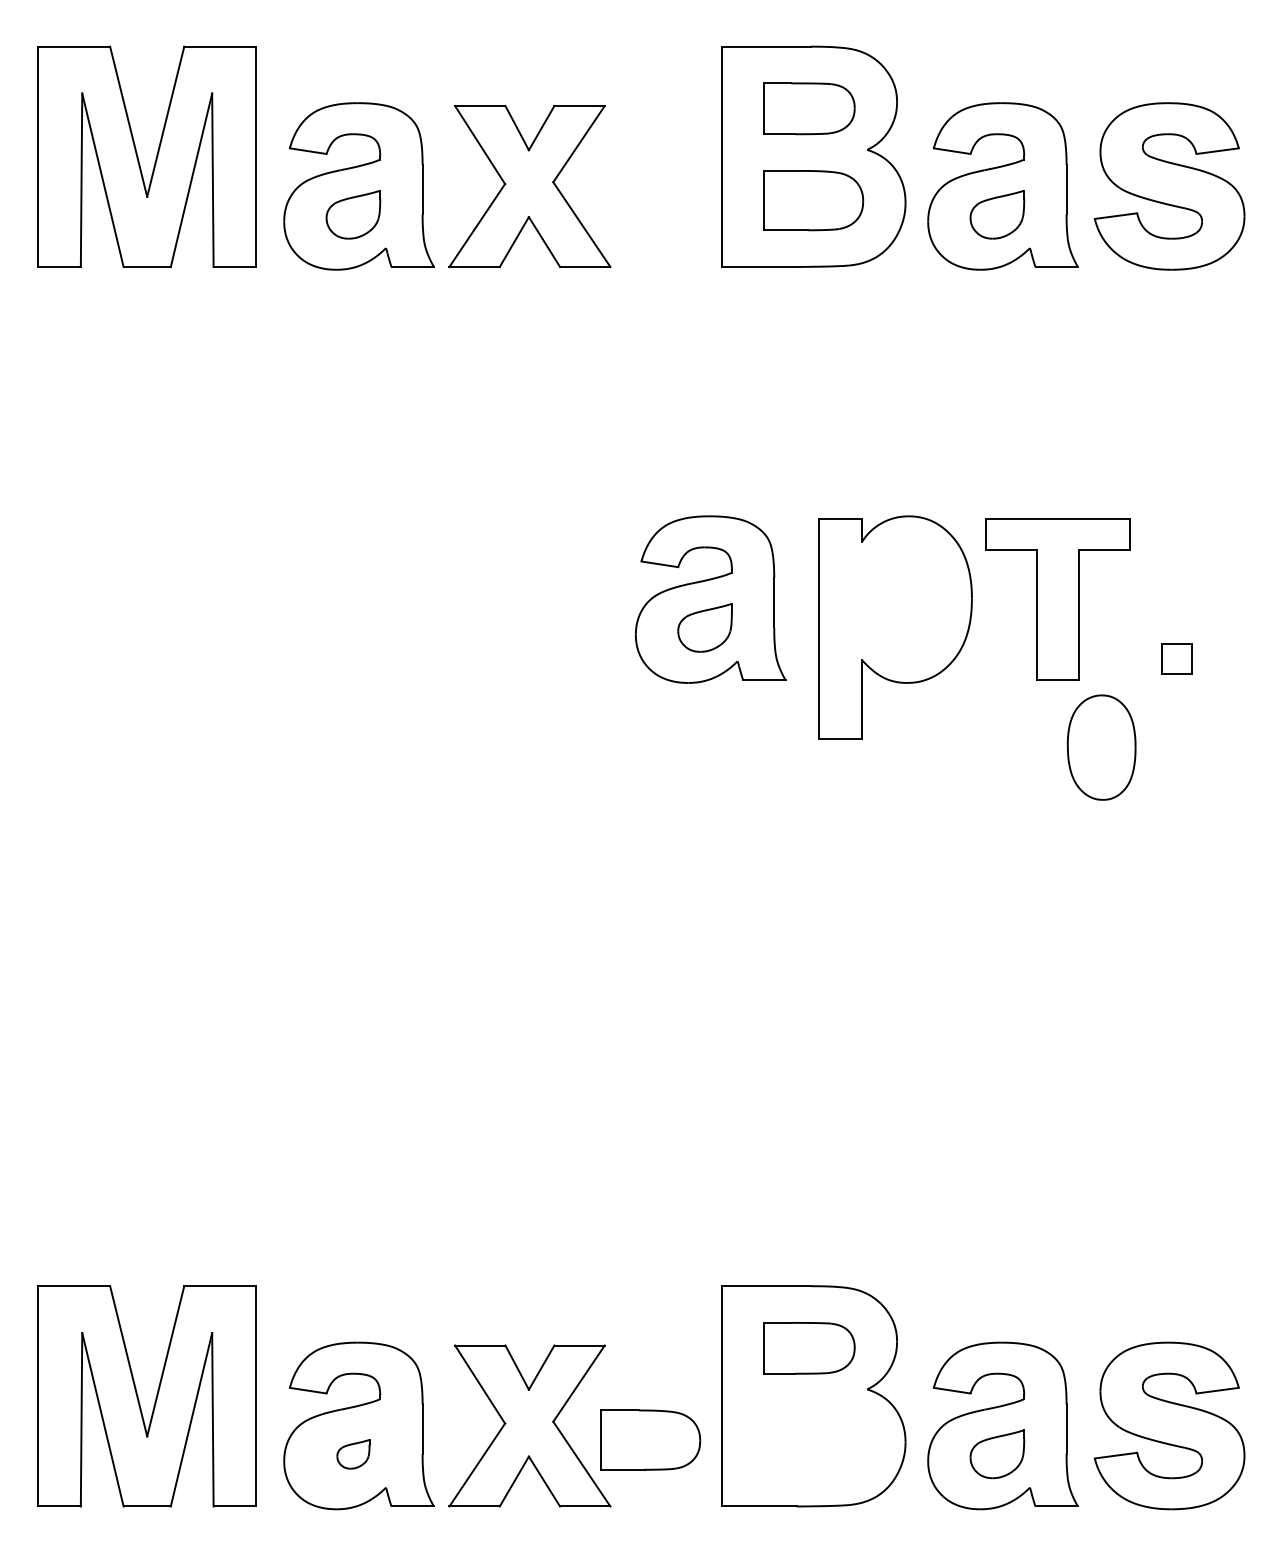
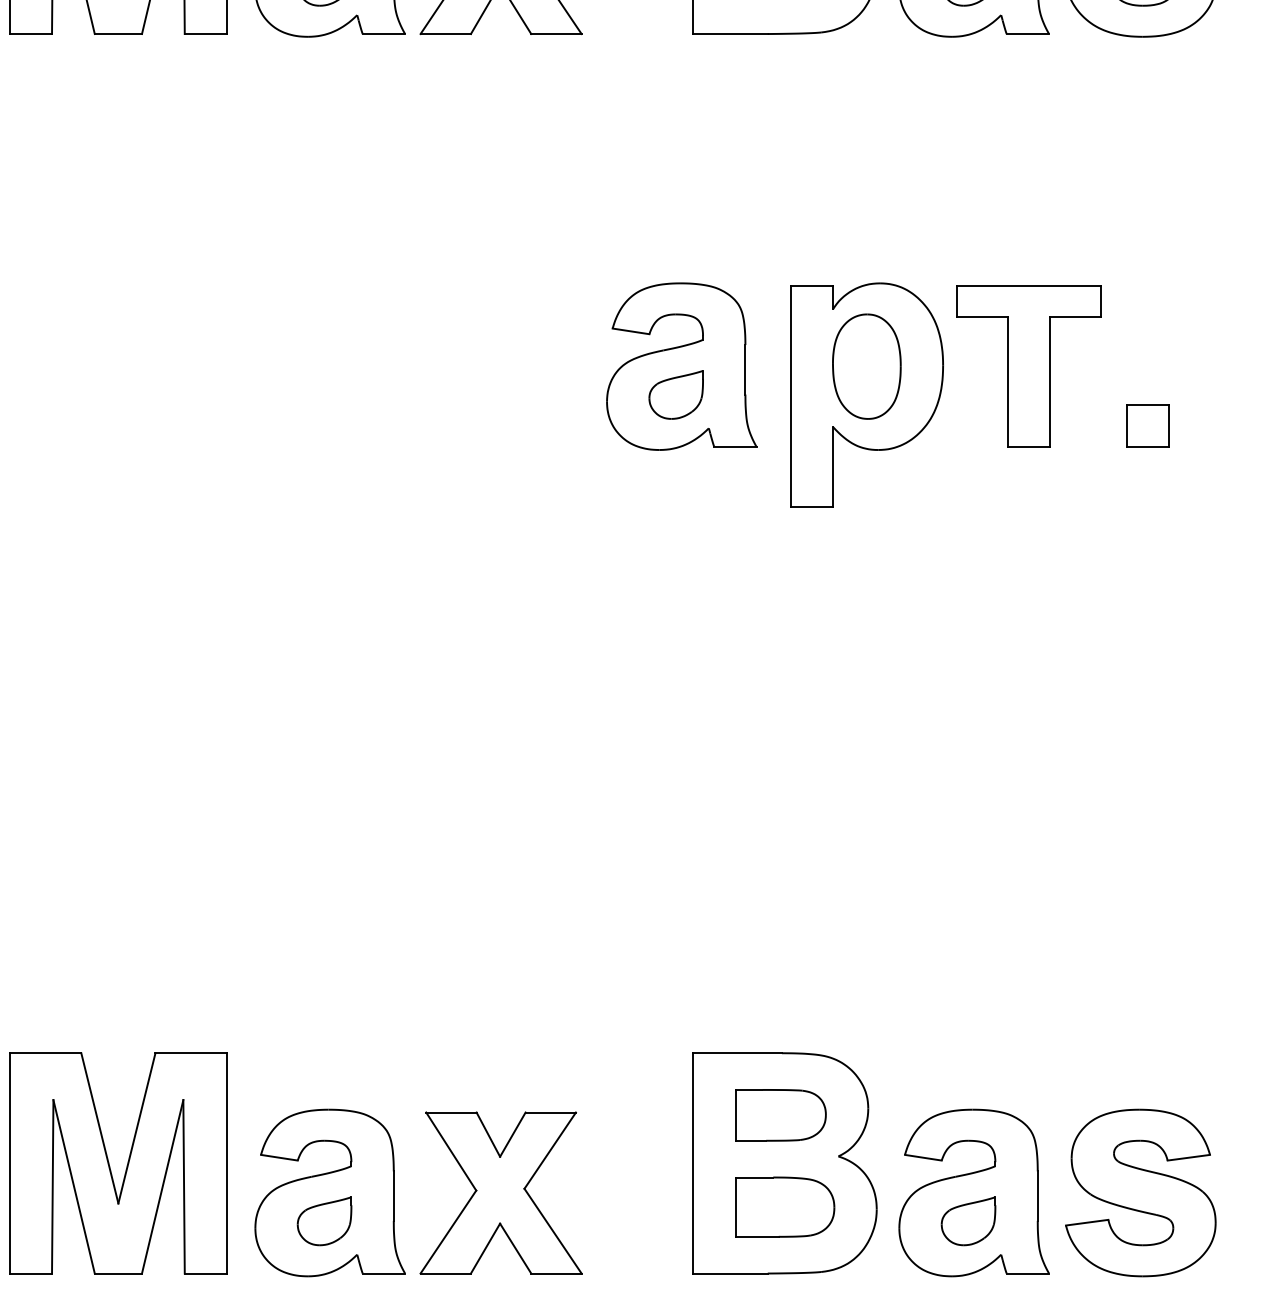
part: (1176, 658) -> (1147, 425), size x1.43
part: (1101, 747) -> (866, 366), moved
part: (650, 1439) -> (784, 1206), moved
part: (353, 1454) -> (324, 1221), size x1.67

